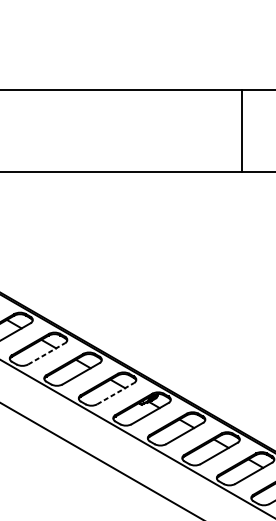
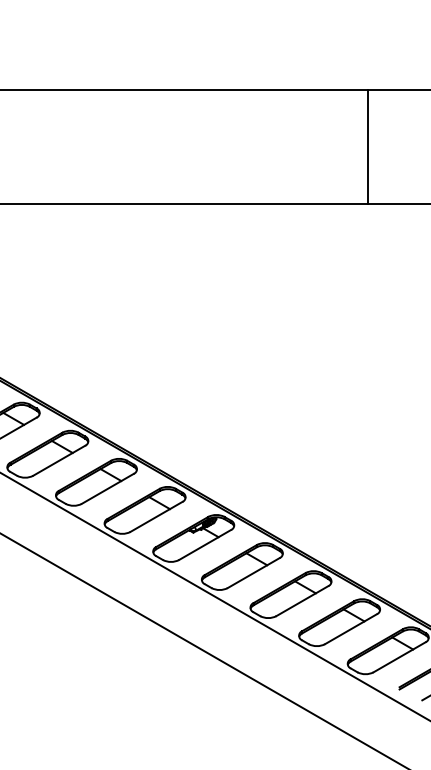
line: (241, 130) -> (367, 146), moved
line: (46, 353) -> (59, 460), dashed -> solid
line: (115, 393) -> (156, 516), dashed -> solid

